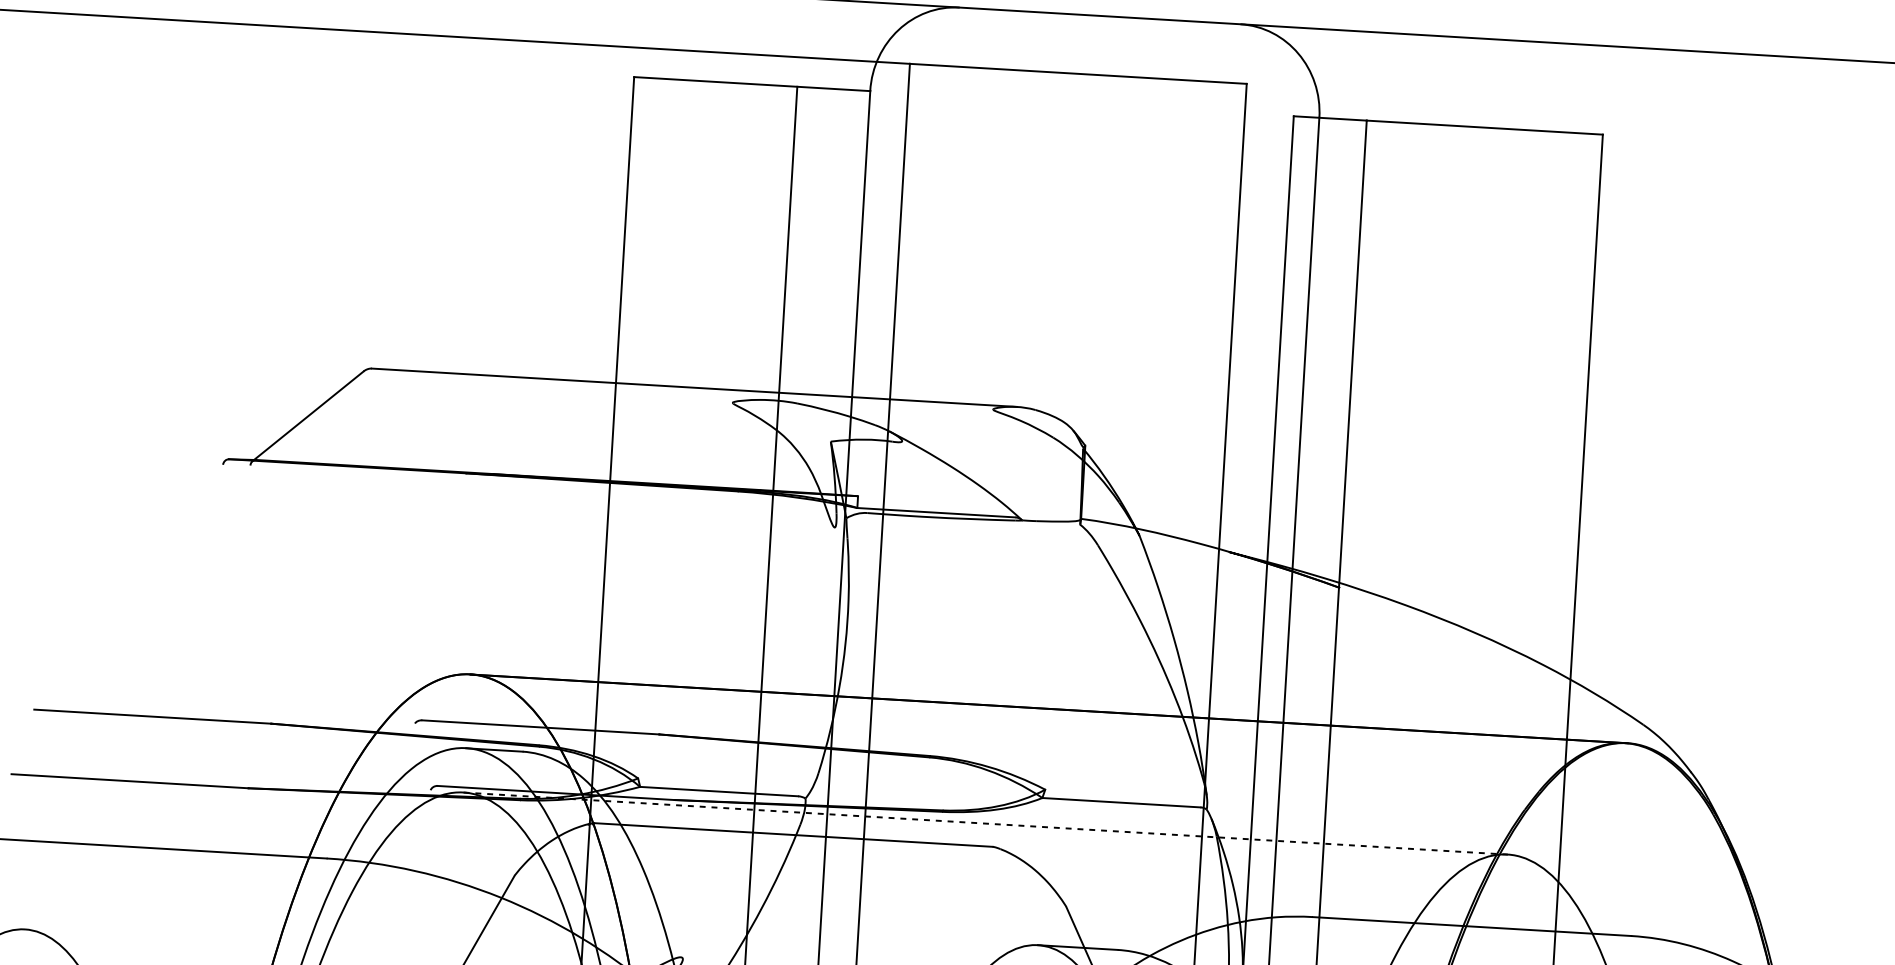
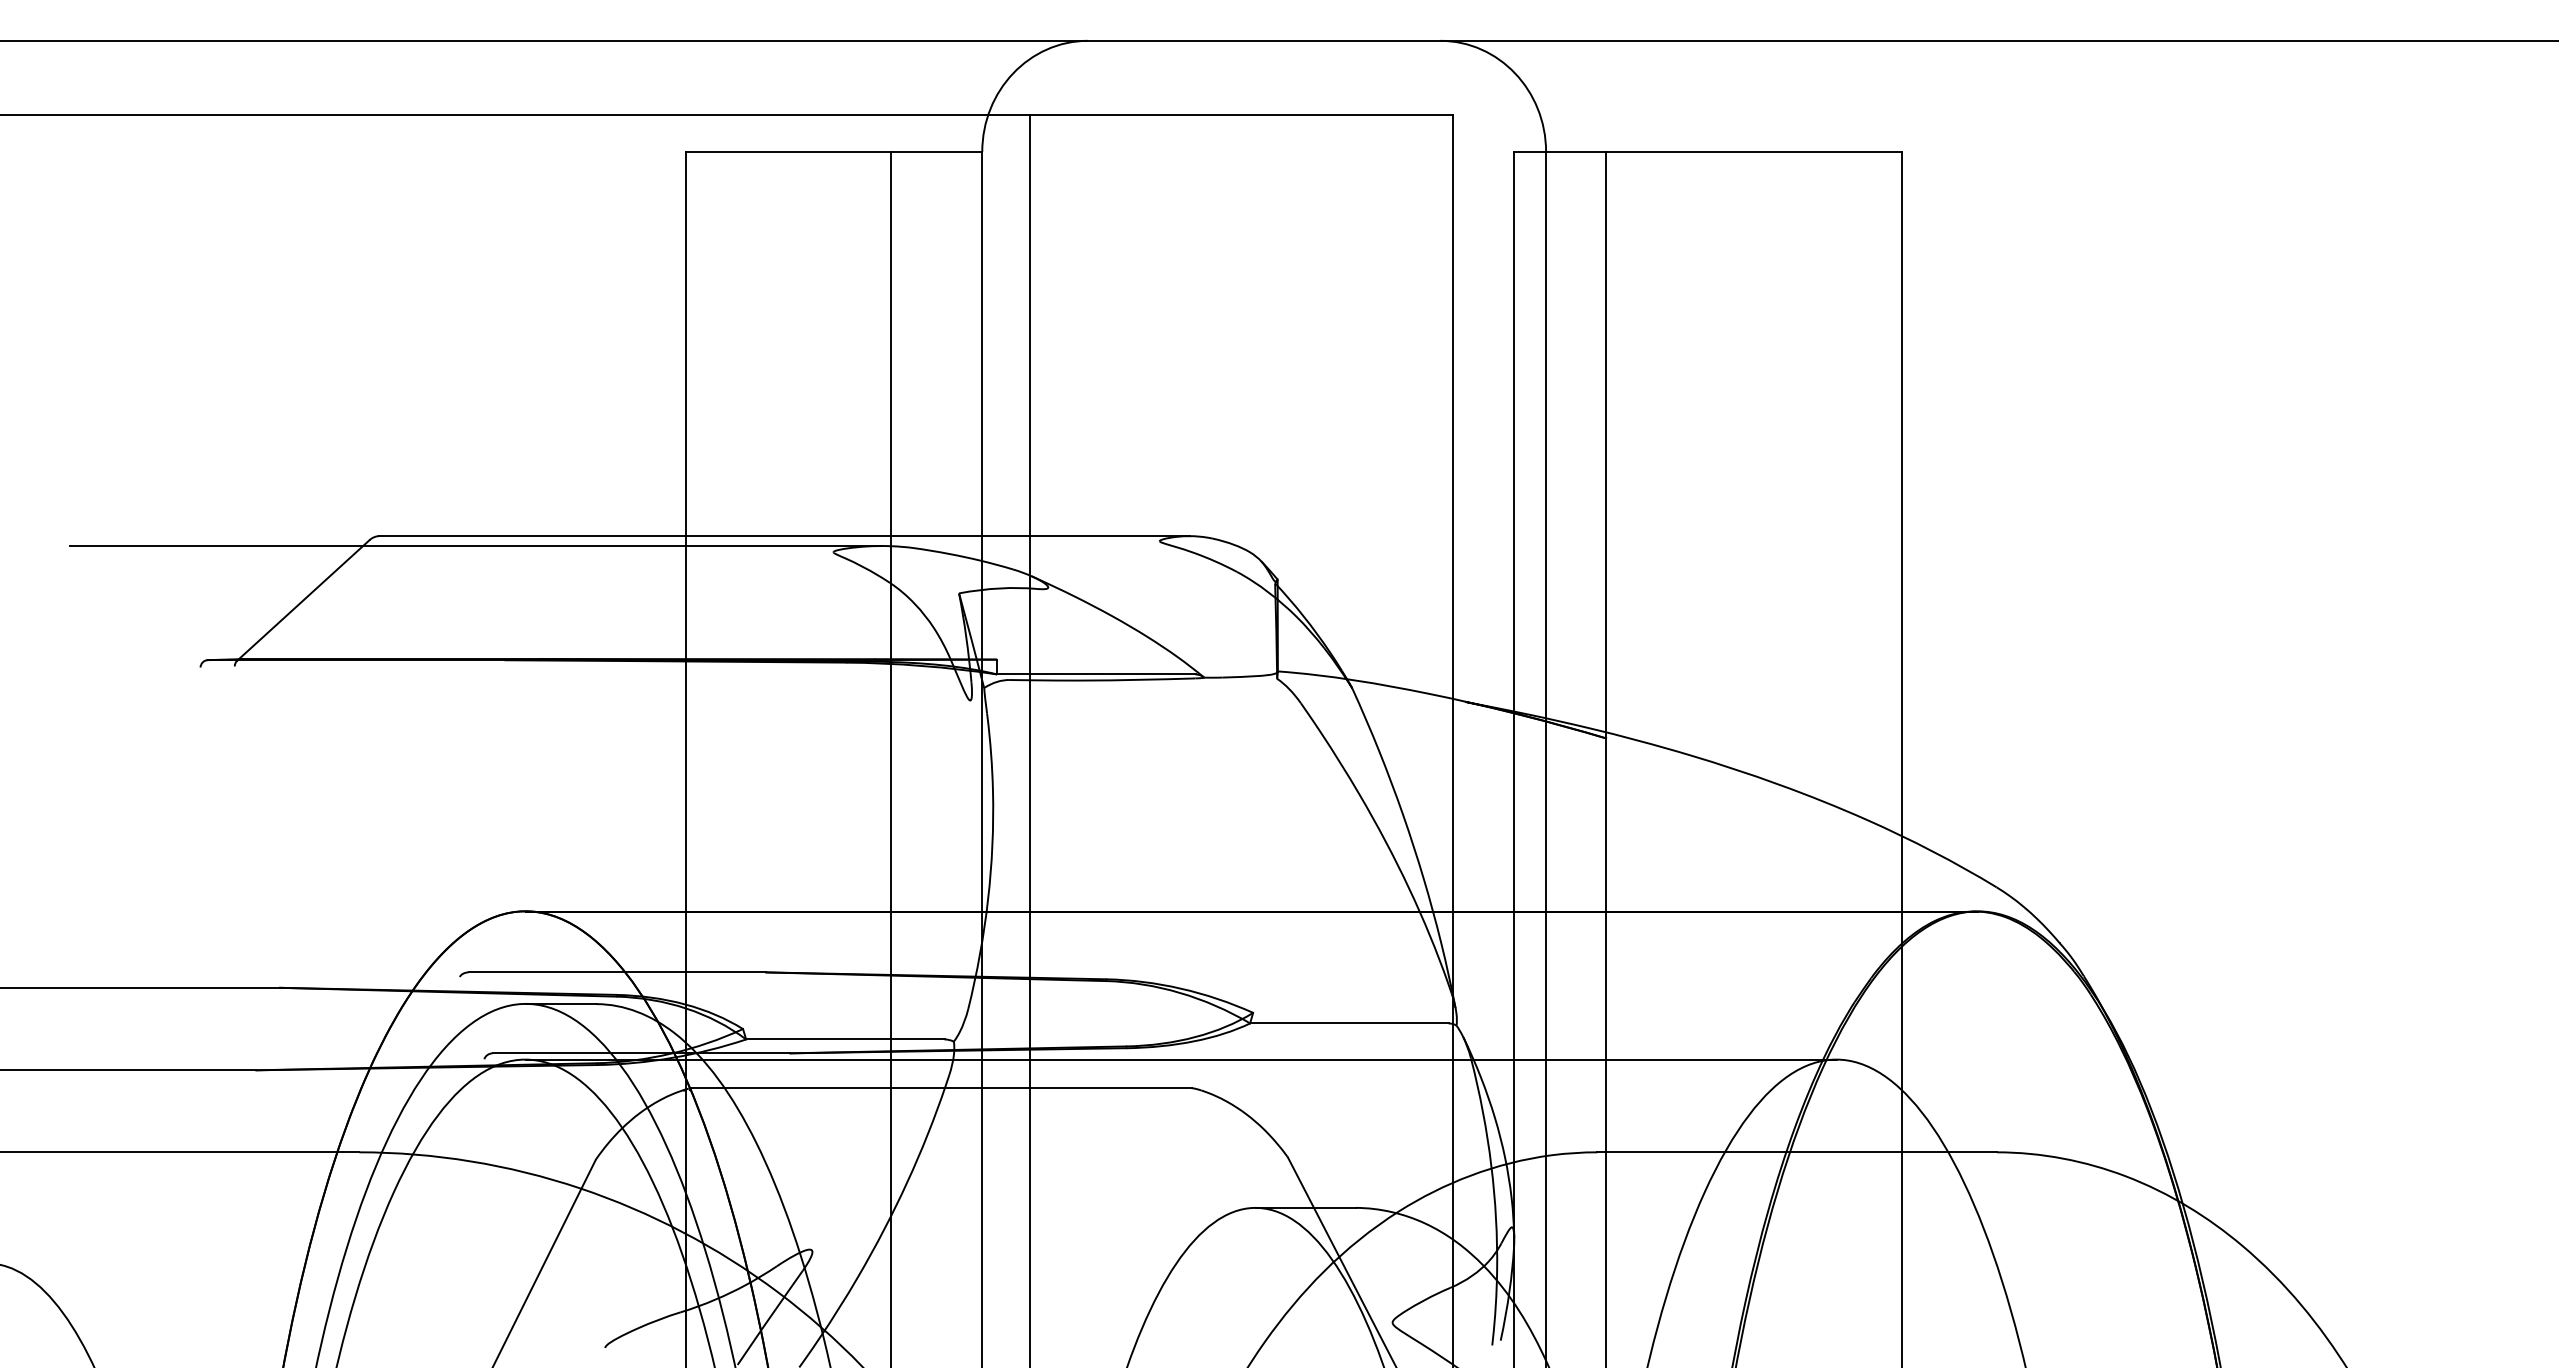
line: (447, 380) -> (475, 545), added
line: (985, 823) -> (1181, 1059), dashed -> solid

